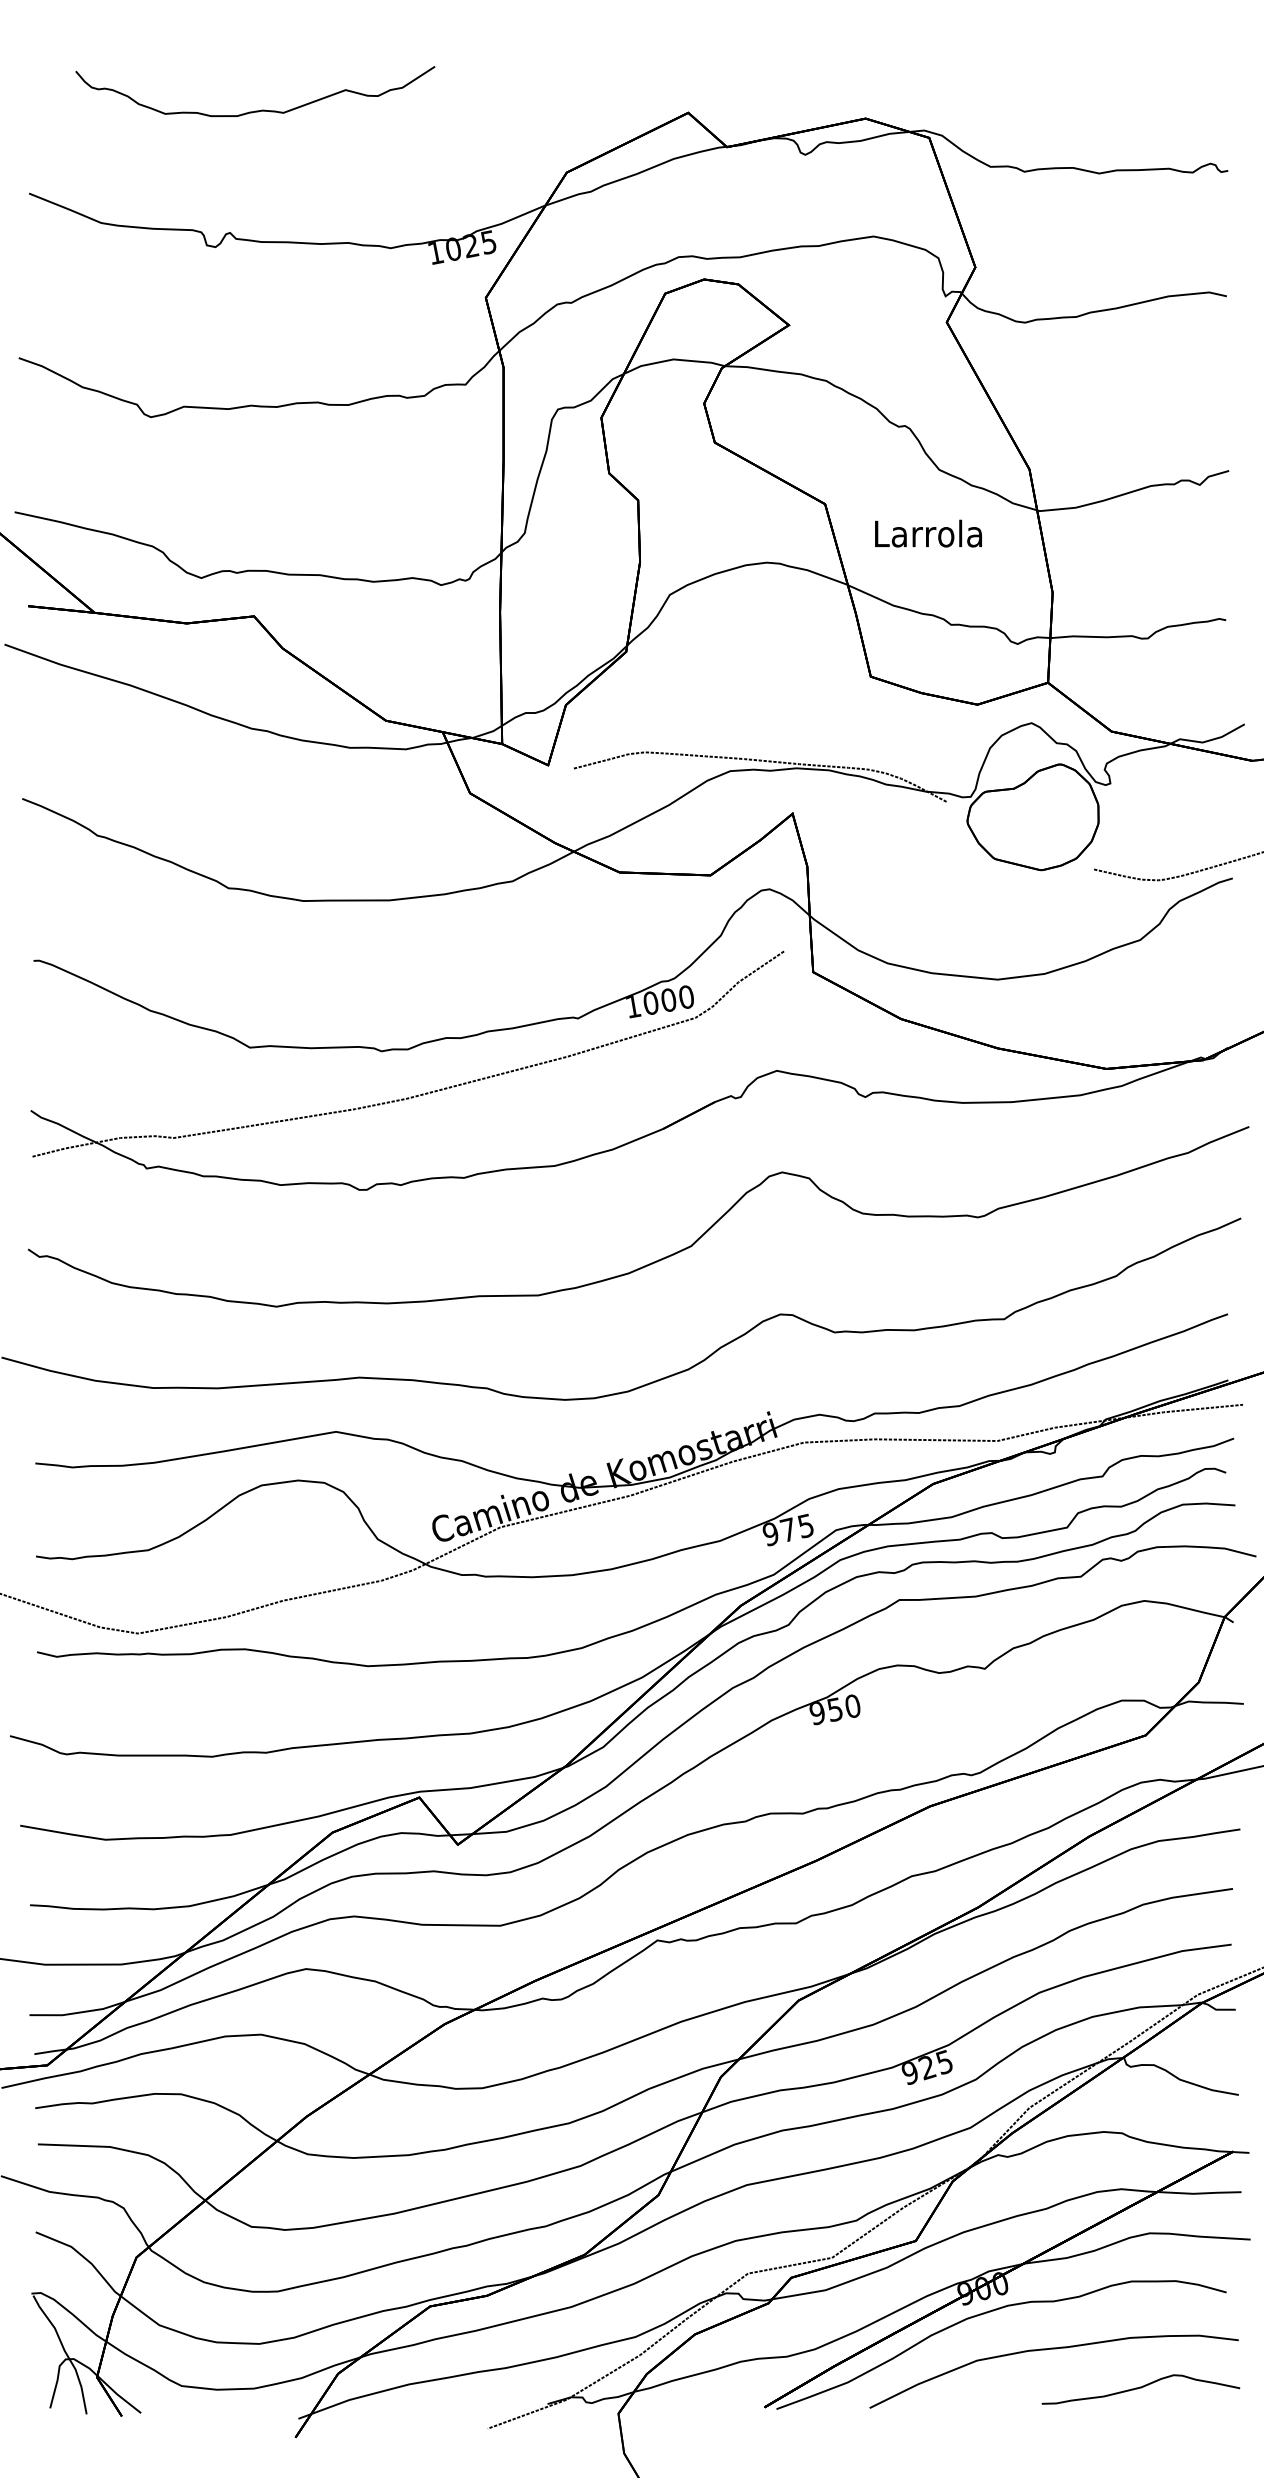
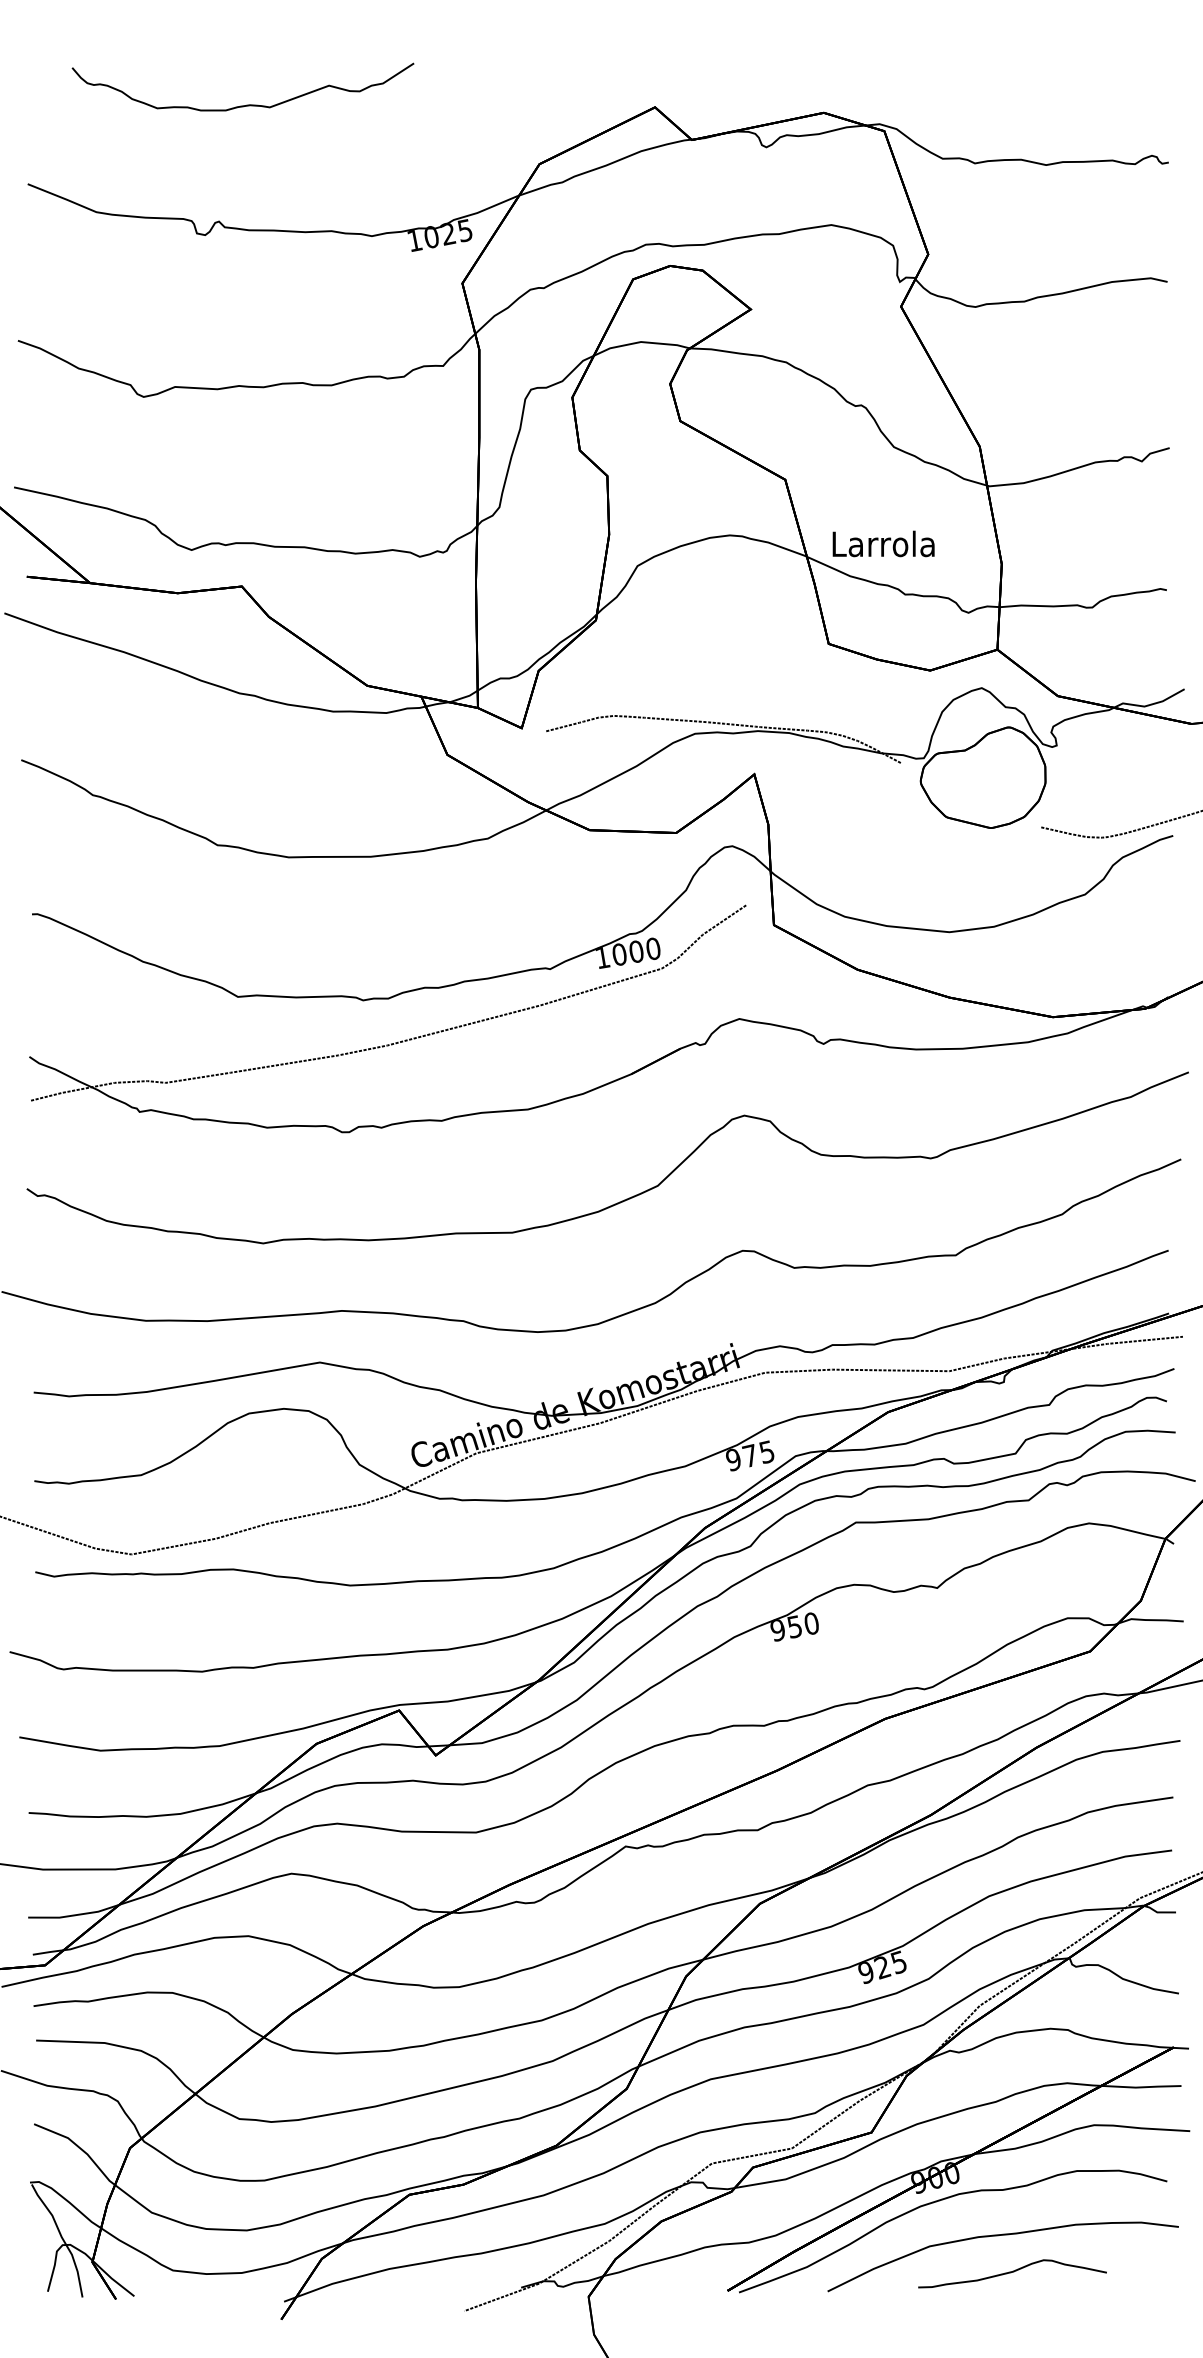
text: (928, 533) -> (883, 543), moved
curve: (1140, 2388) -> (1012, 2272), moved

